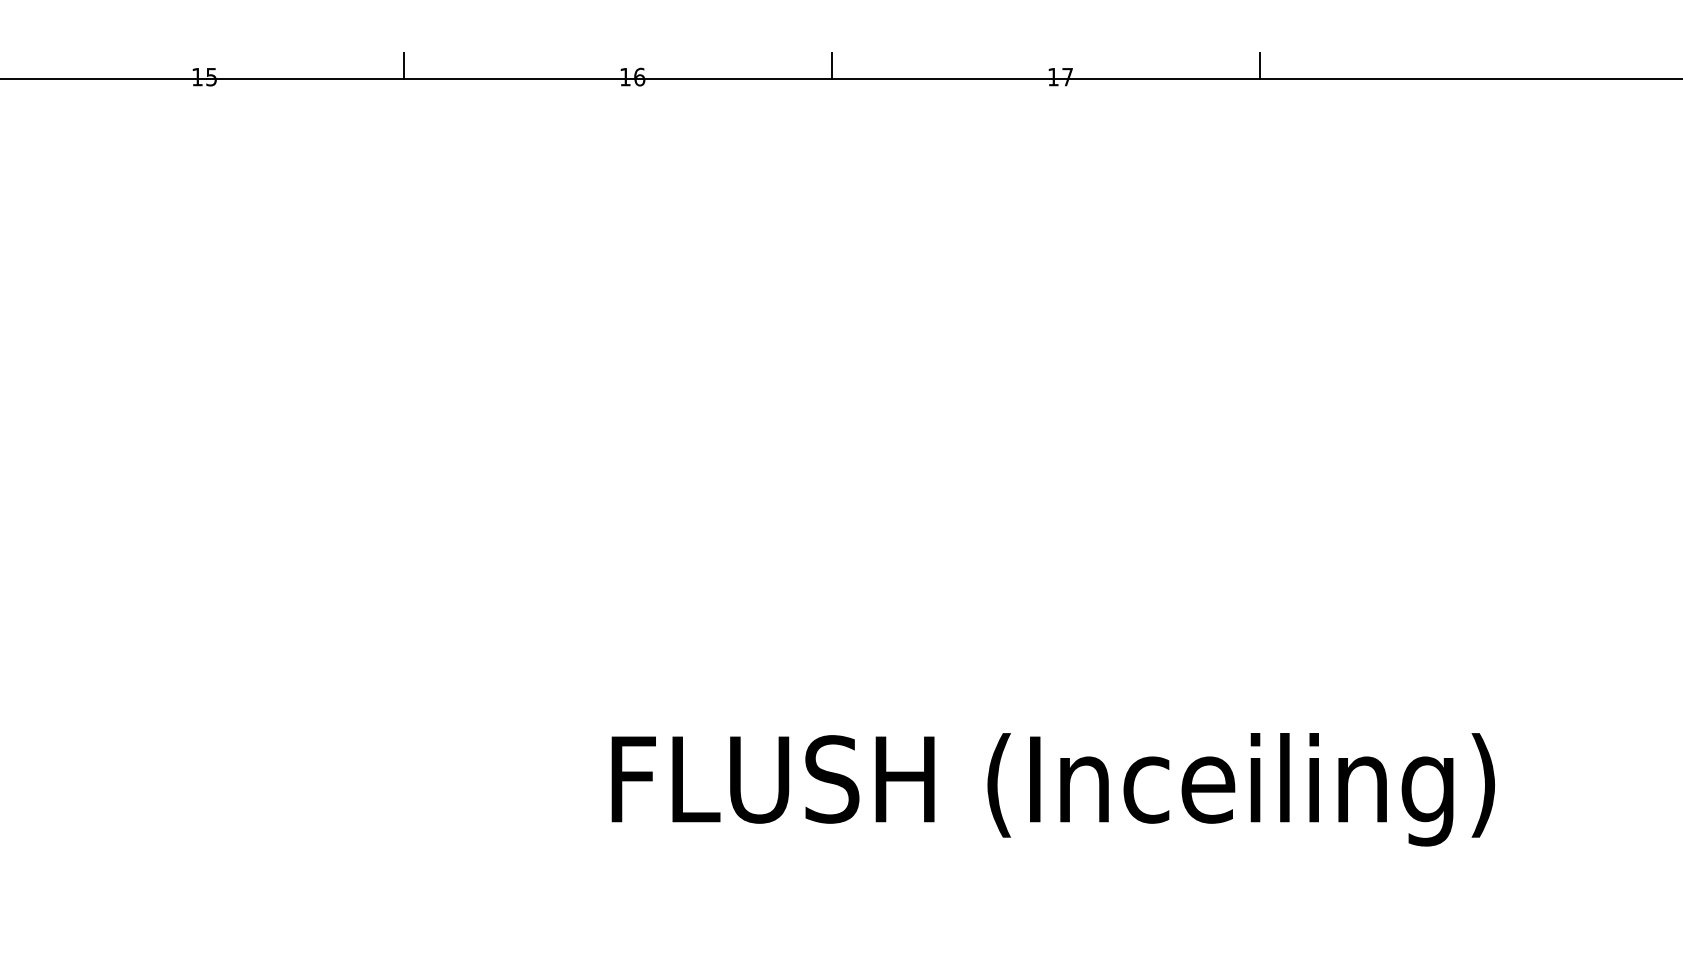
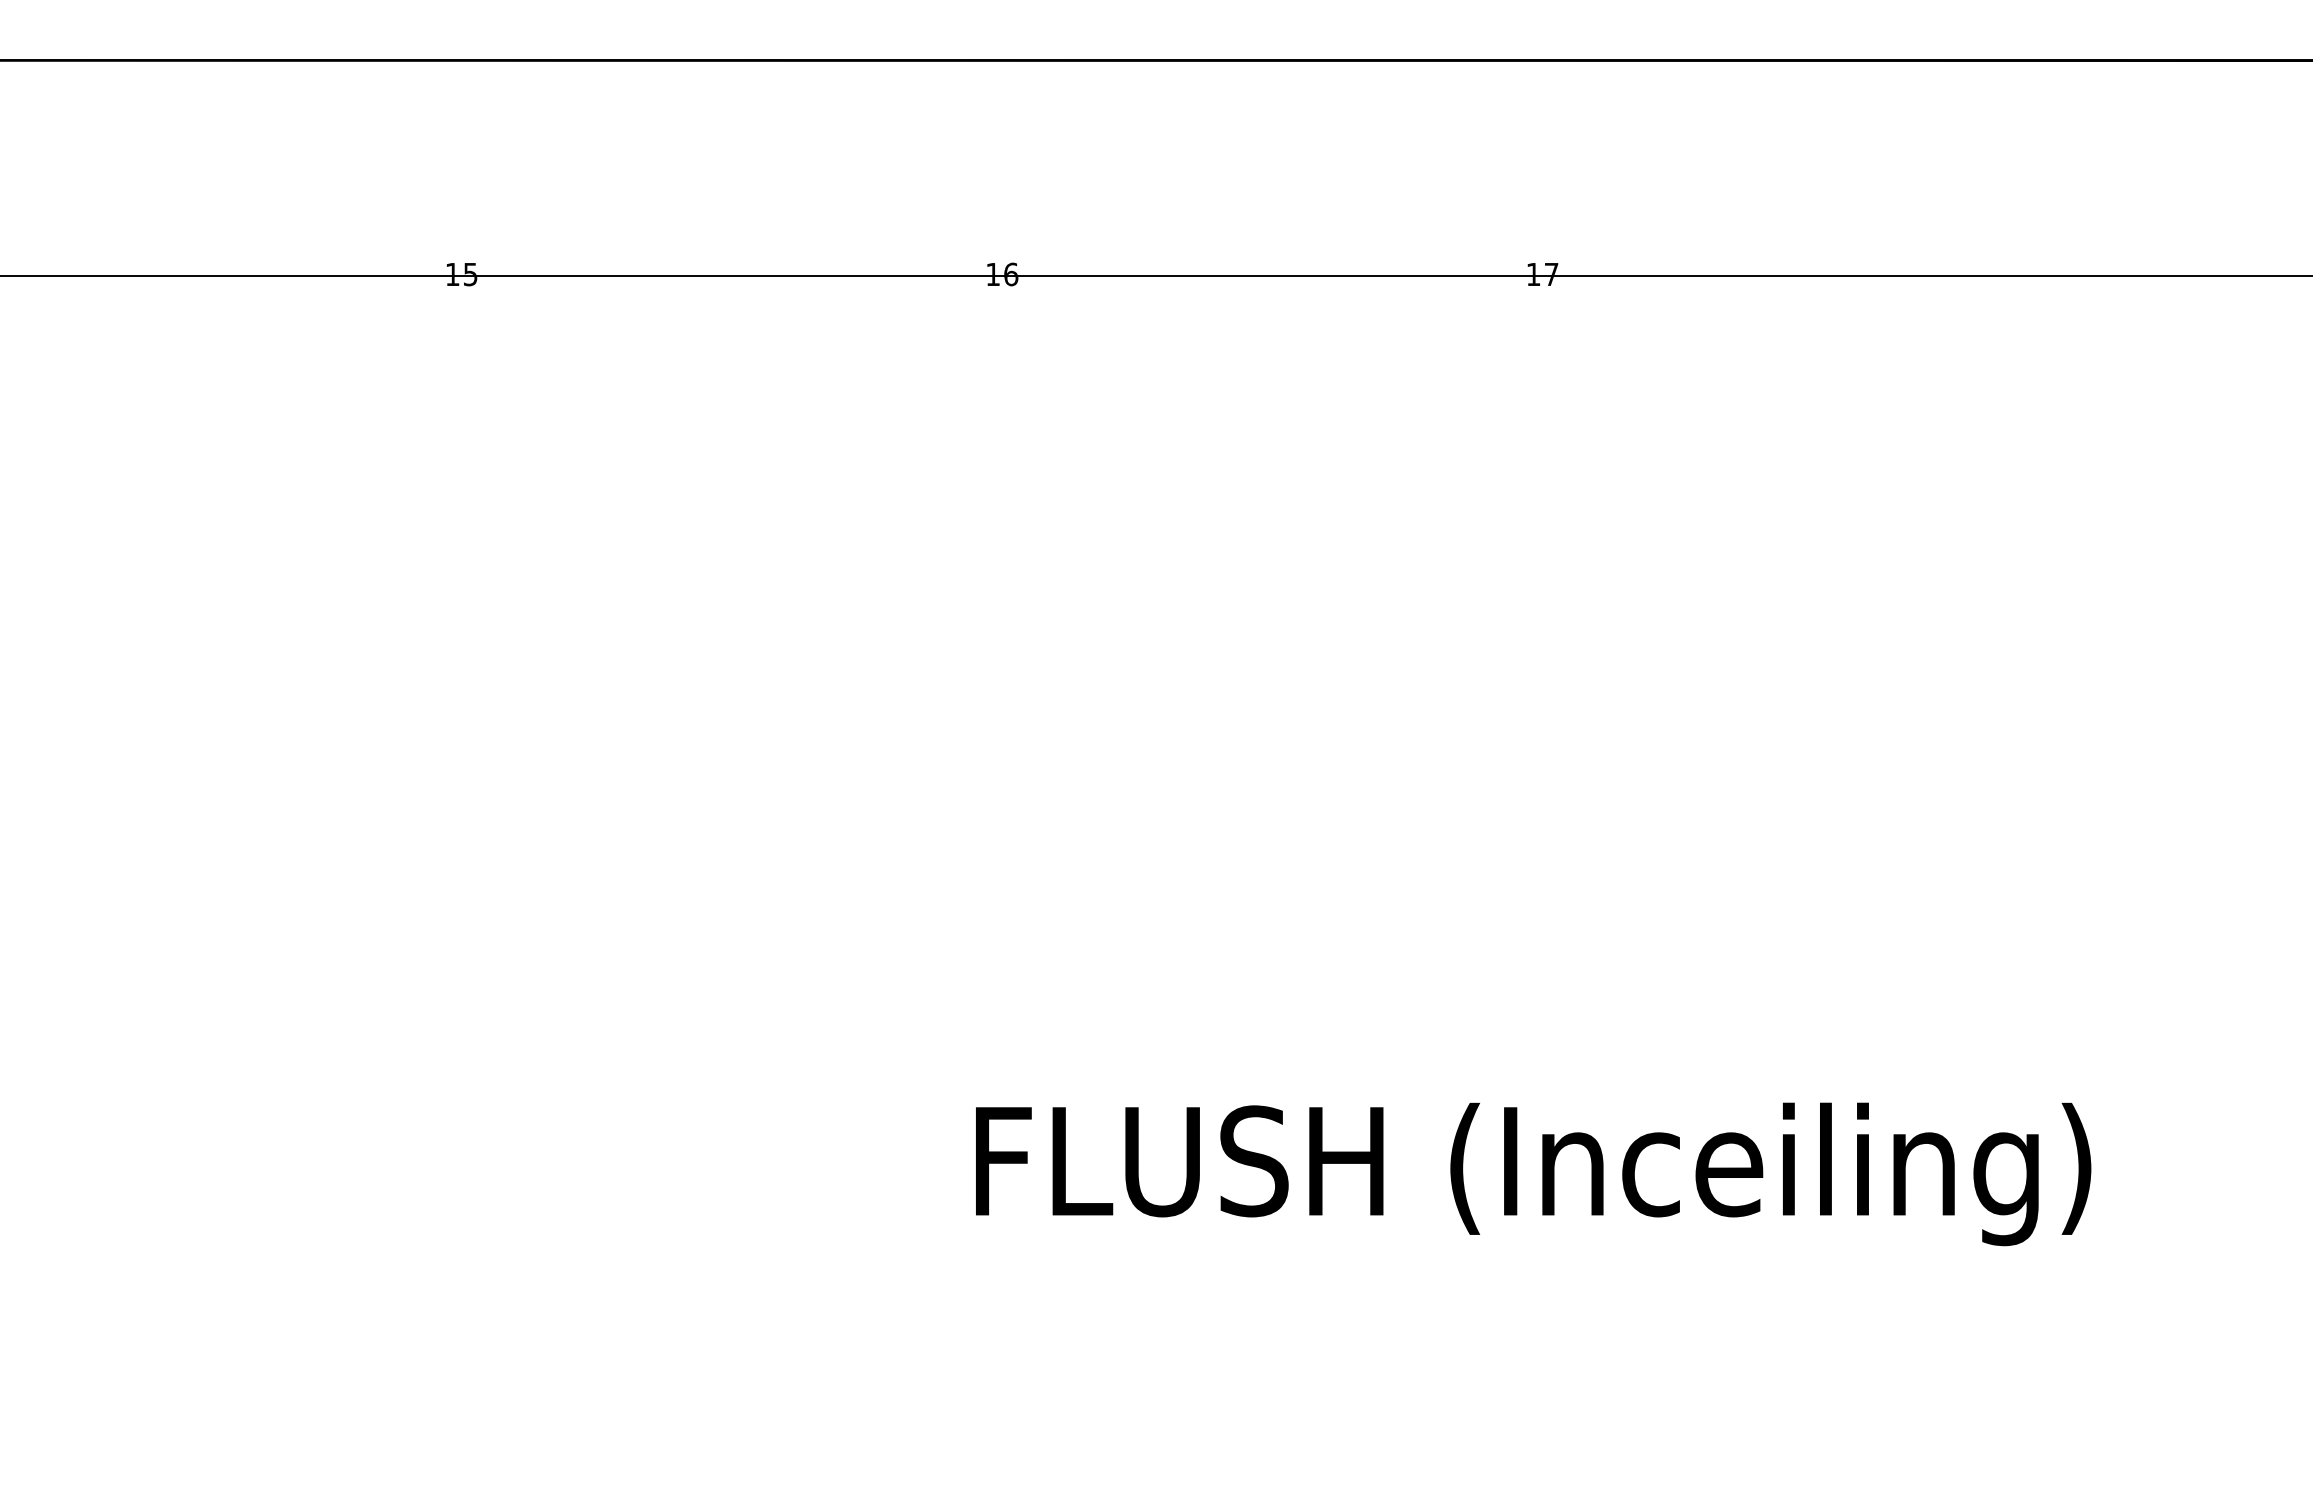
line: (404, 65) -> (714, 259), removed
line: (832, 65) -> (1254, 259), removed
line: (1260, 65) -> (1794, 259), removed

